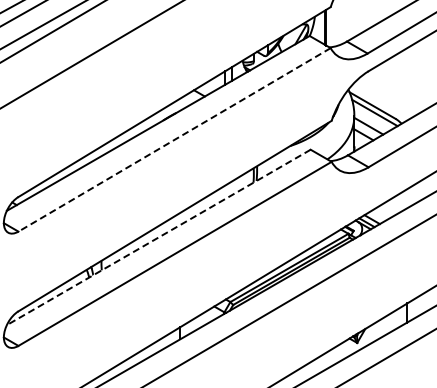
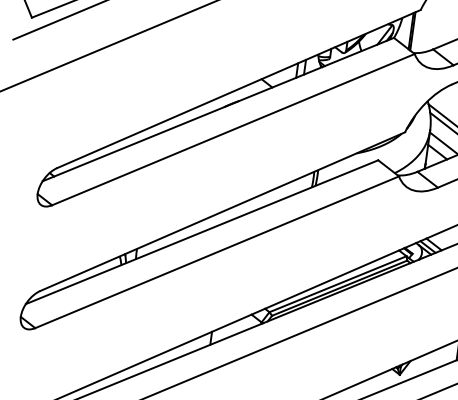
line: (174, 140) -> (233, 130), dashed -> solid
line: (158, 237) -> (201, 232), dashed -> solid

